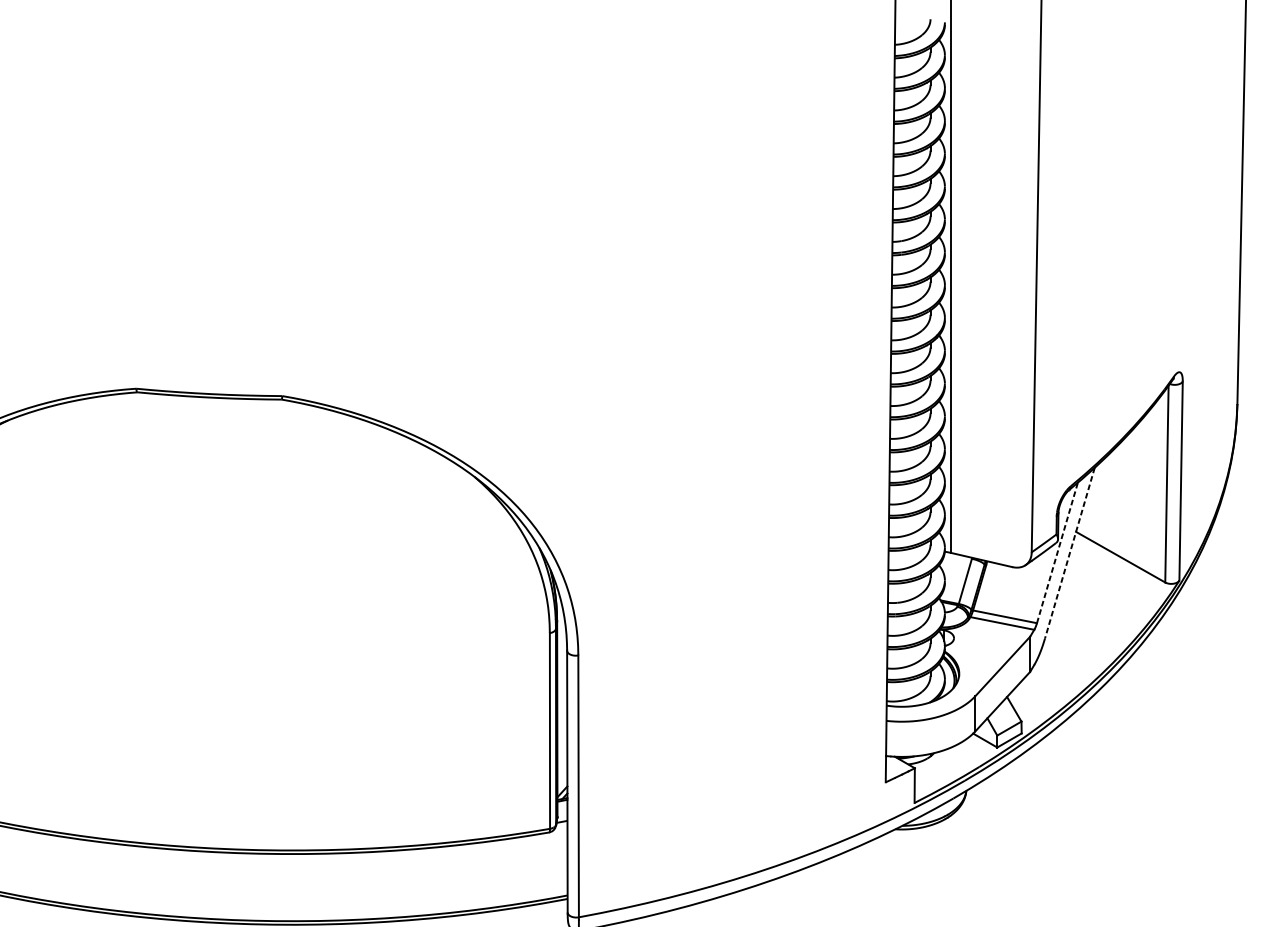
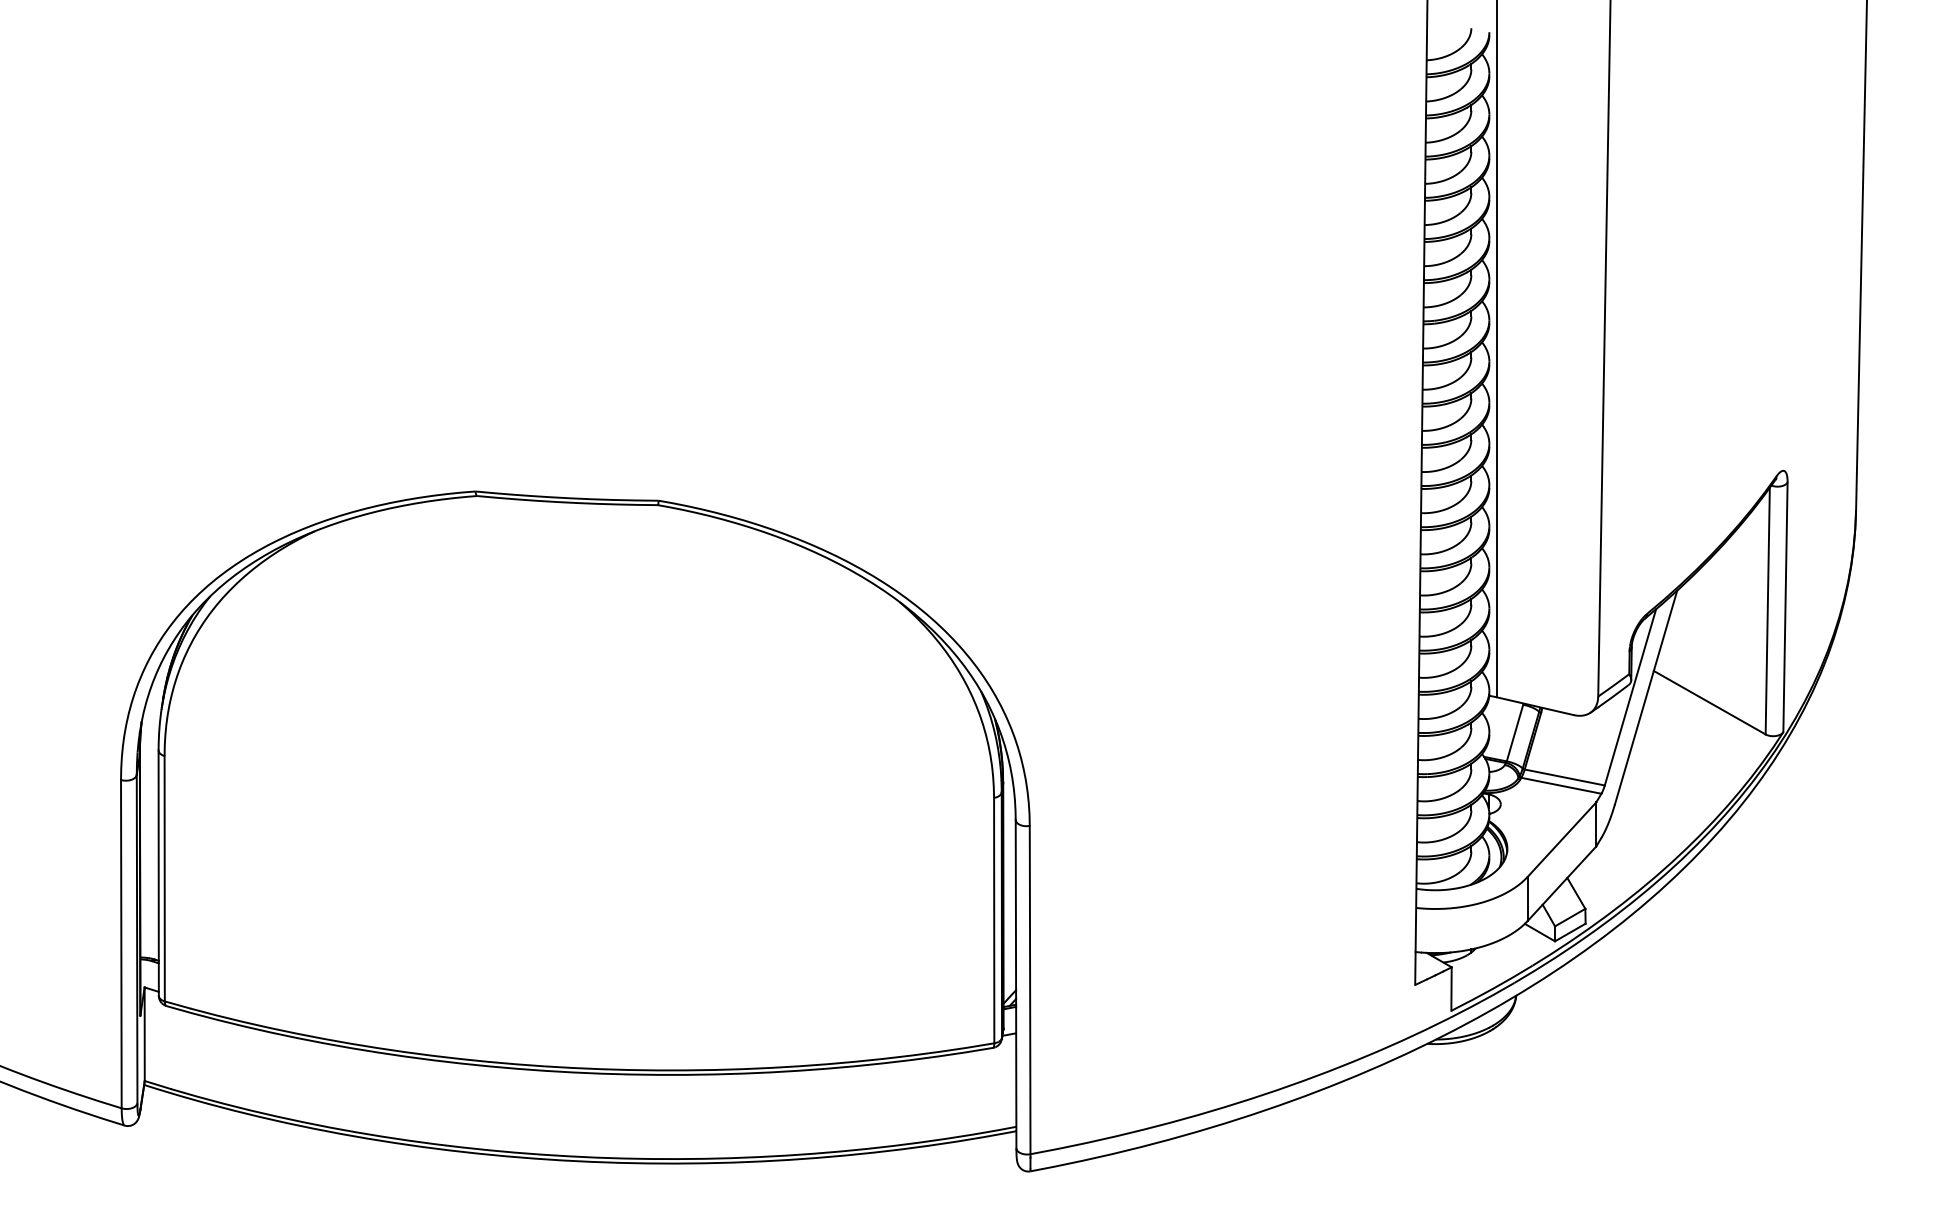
line: (1057, 553) -> (1630, 697), dashed -> solid
line: (1069, 553) -> (1645, 698), dashed -> solid

